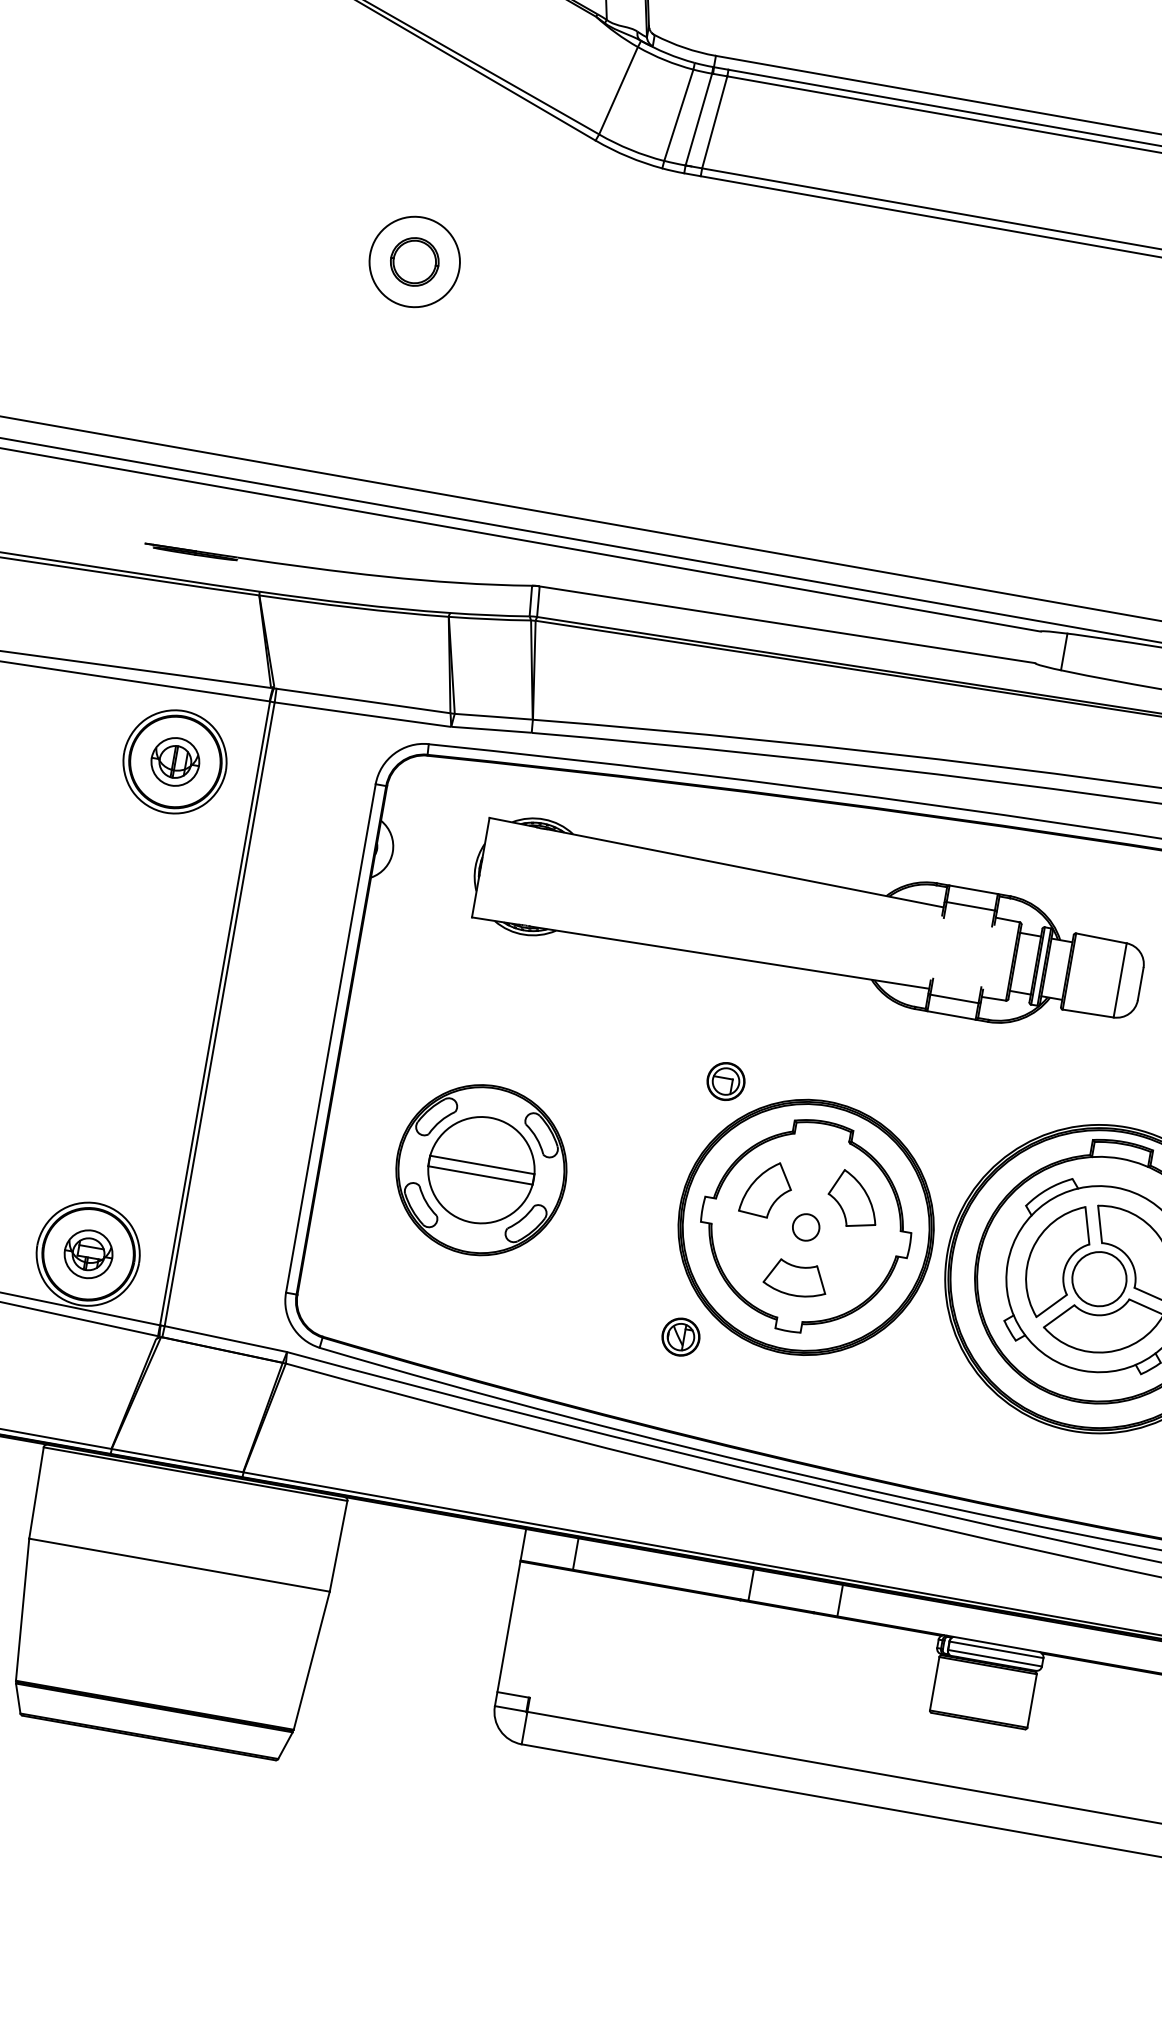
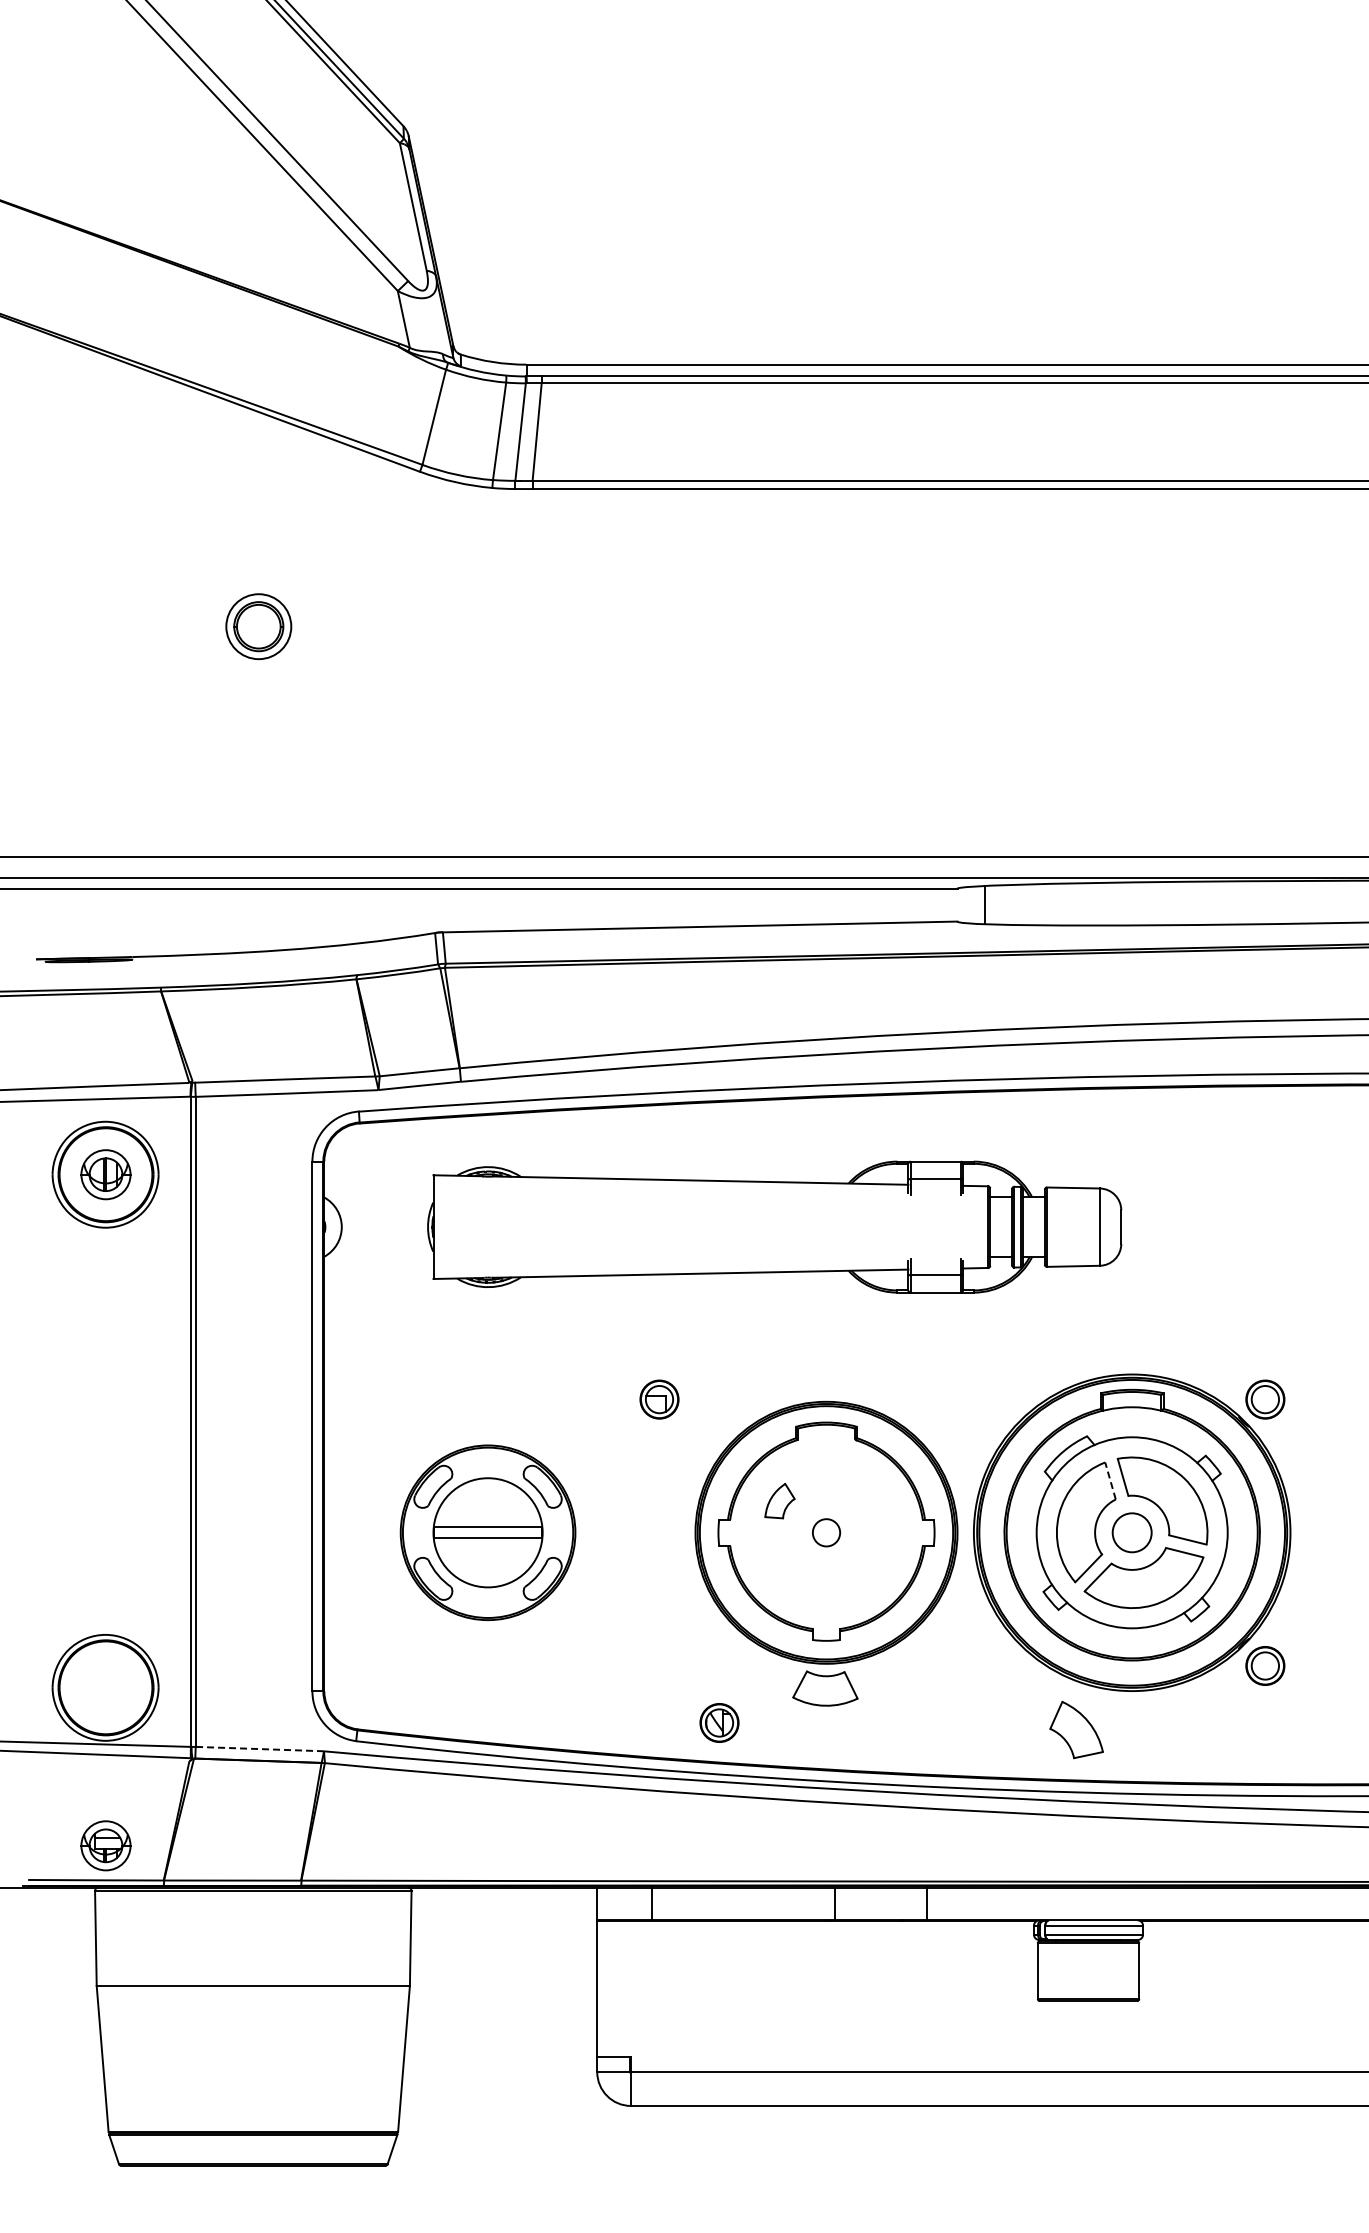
circle: (414, 261) -> (258, 626), size x0.7
part: (726, 1081) -> (659, 1399), moved
part: (766, 1188) -> (779, 1500), size x0.6
part: (853, 1199) -> (1076, 1730), moved
line: (1087, 1225) -> (1110, 1480), solid -> dashed
part: (88, 1253) -> (105, 1845), moved
part: (796, 1278) -> (825, 1688), moved
circle: (1099, 1278) -> (1132, 1532), size x0.7
part: (681, 1336) -> (719, 1722), moved
line: (225, 1339) -> (259, 1749), solid -> dashed

